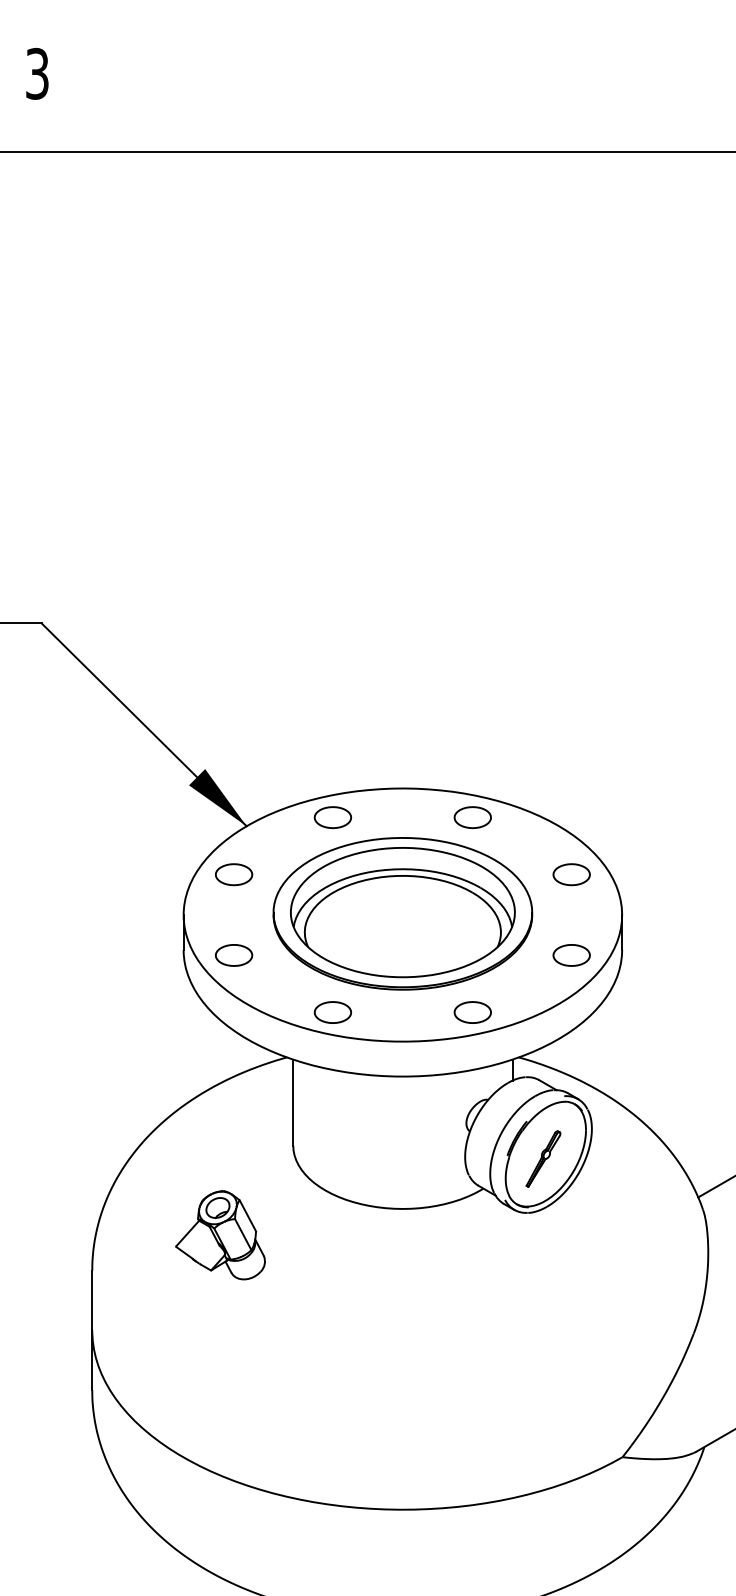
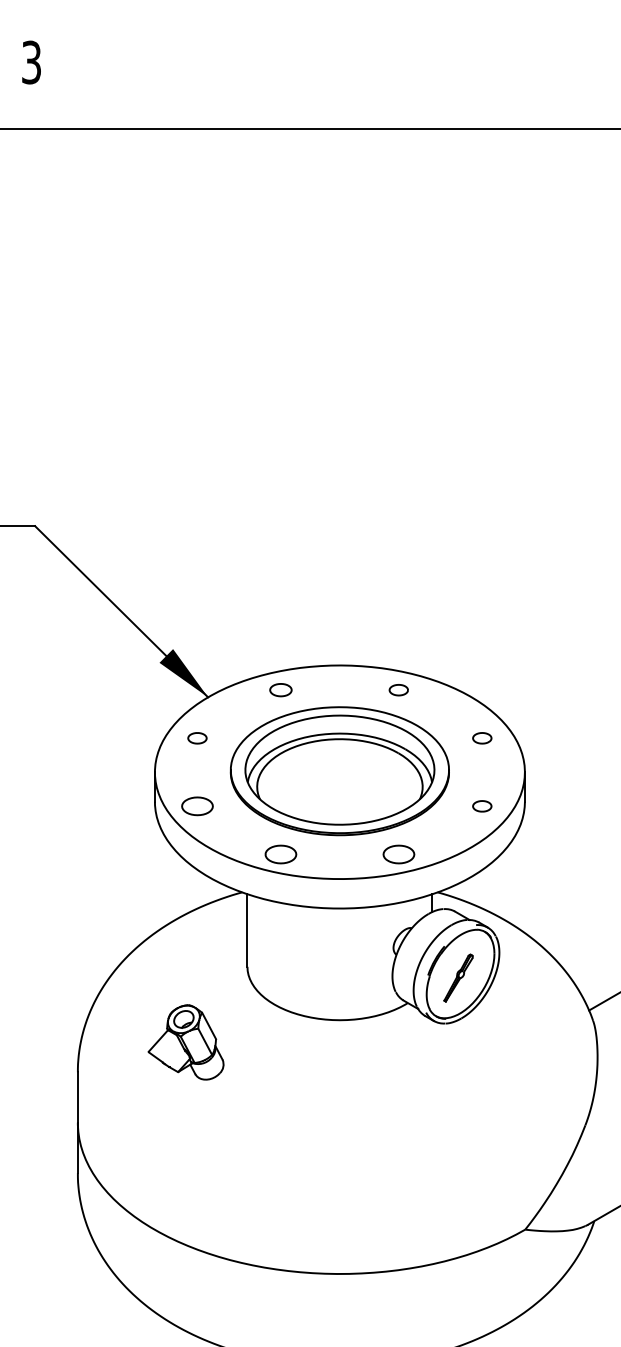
part: (332, 817) -> (280, 689), size x0.7
part: (472, 817) -> (398, 689), size x0.6
part: (233, 874) -> (197, 738), size x0.6
part: (571, 874) -> (482, 738), size x0.6
part: (571, 955) -> (482, 806), size x0.6

